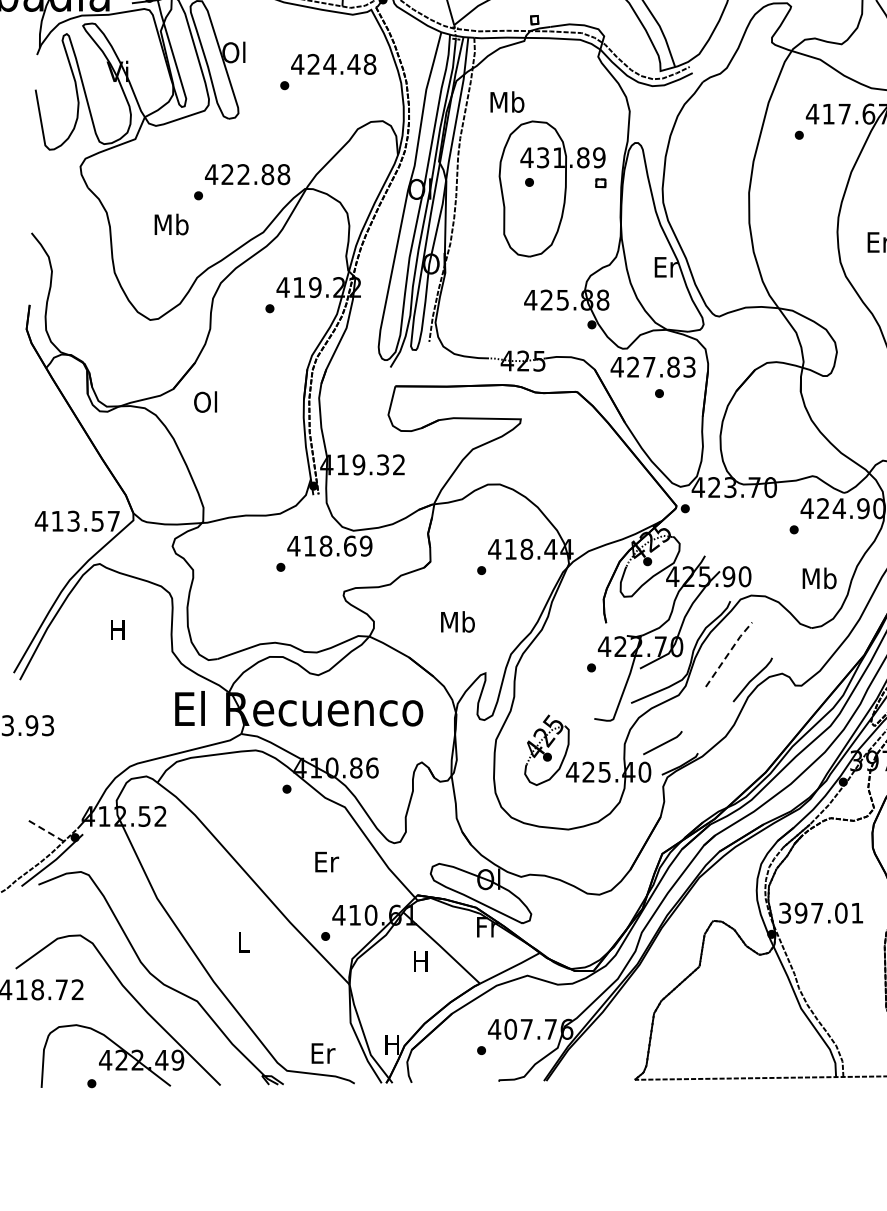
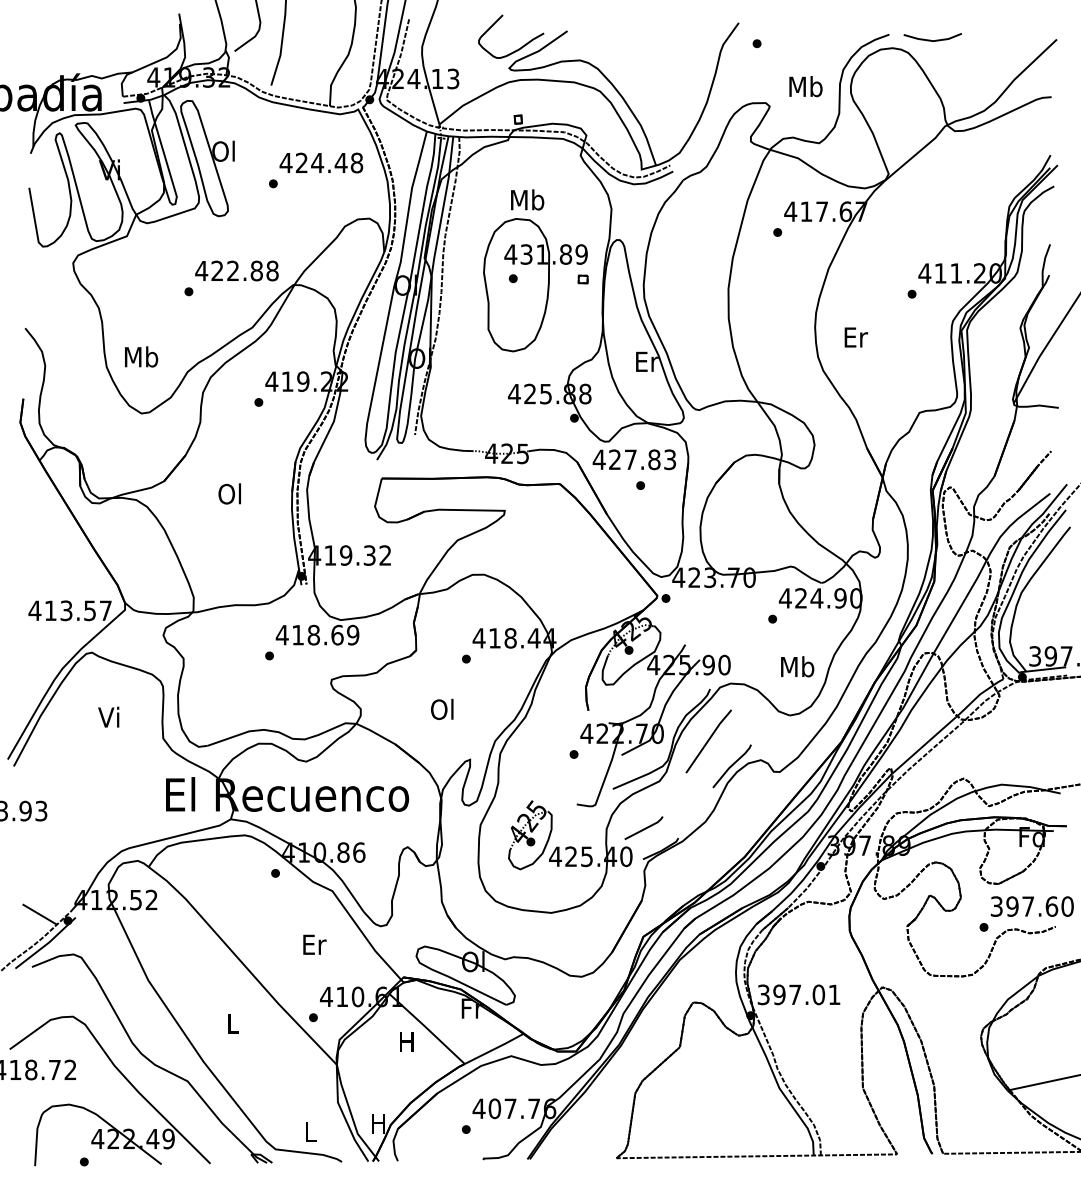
text: (507, 101) -> (527, 199), moved
text: (171, 224) -> (141, 356), moved
text: (205, 401) -> (229, 493), moved
text: (457, 620) -> (442, 708), Mb -> Ol
text: (116, 629) -> (108, 716), H -> Vi
line: (728, 653) -> (708, 740), dashed -> solid
line: (46, 831) -> (39, 914), dashed -> solid
text: (323, 1053) -> (311, 1132), Er -> L

